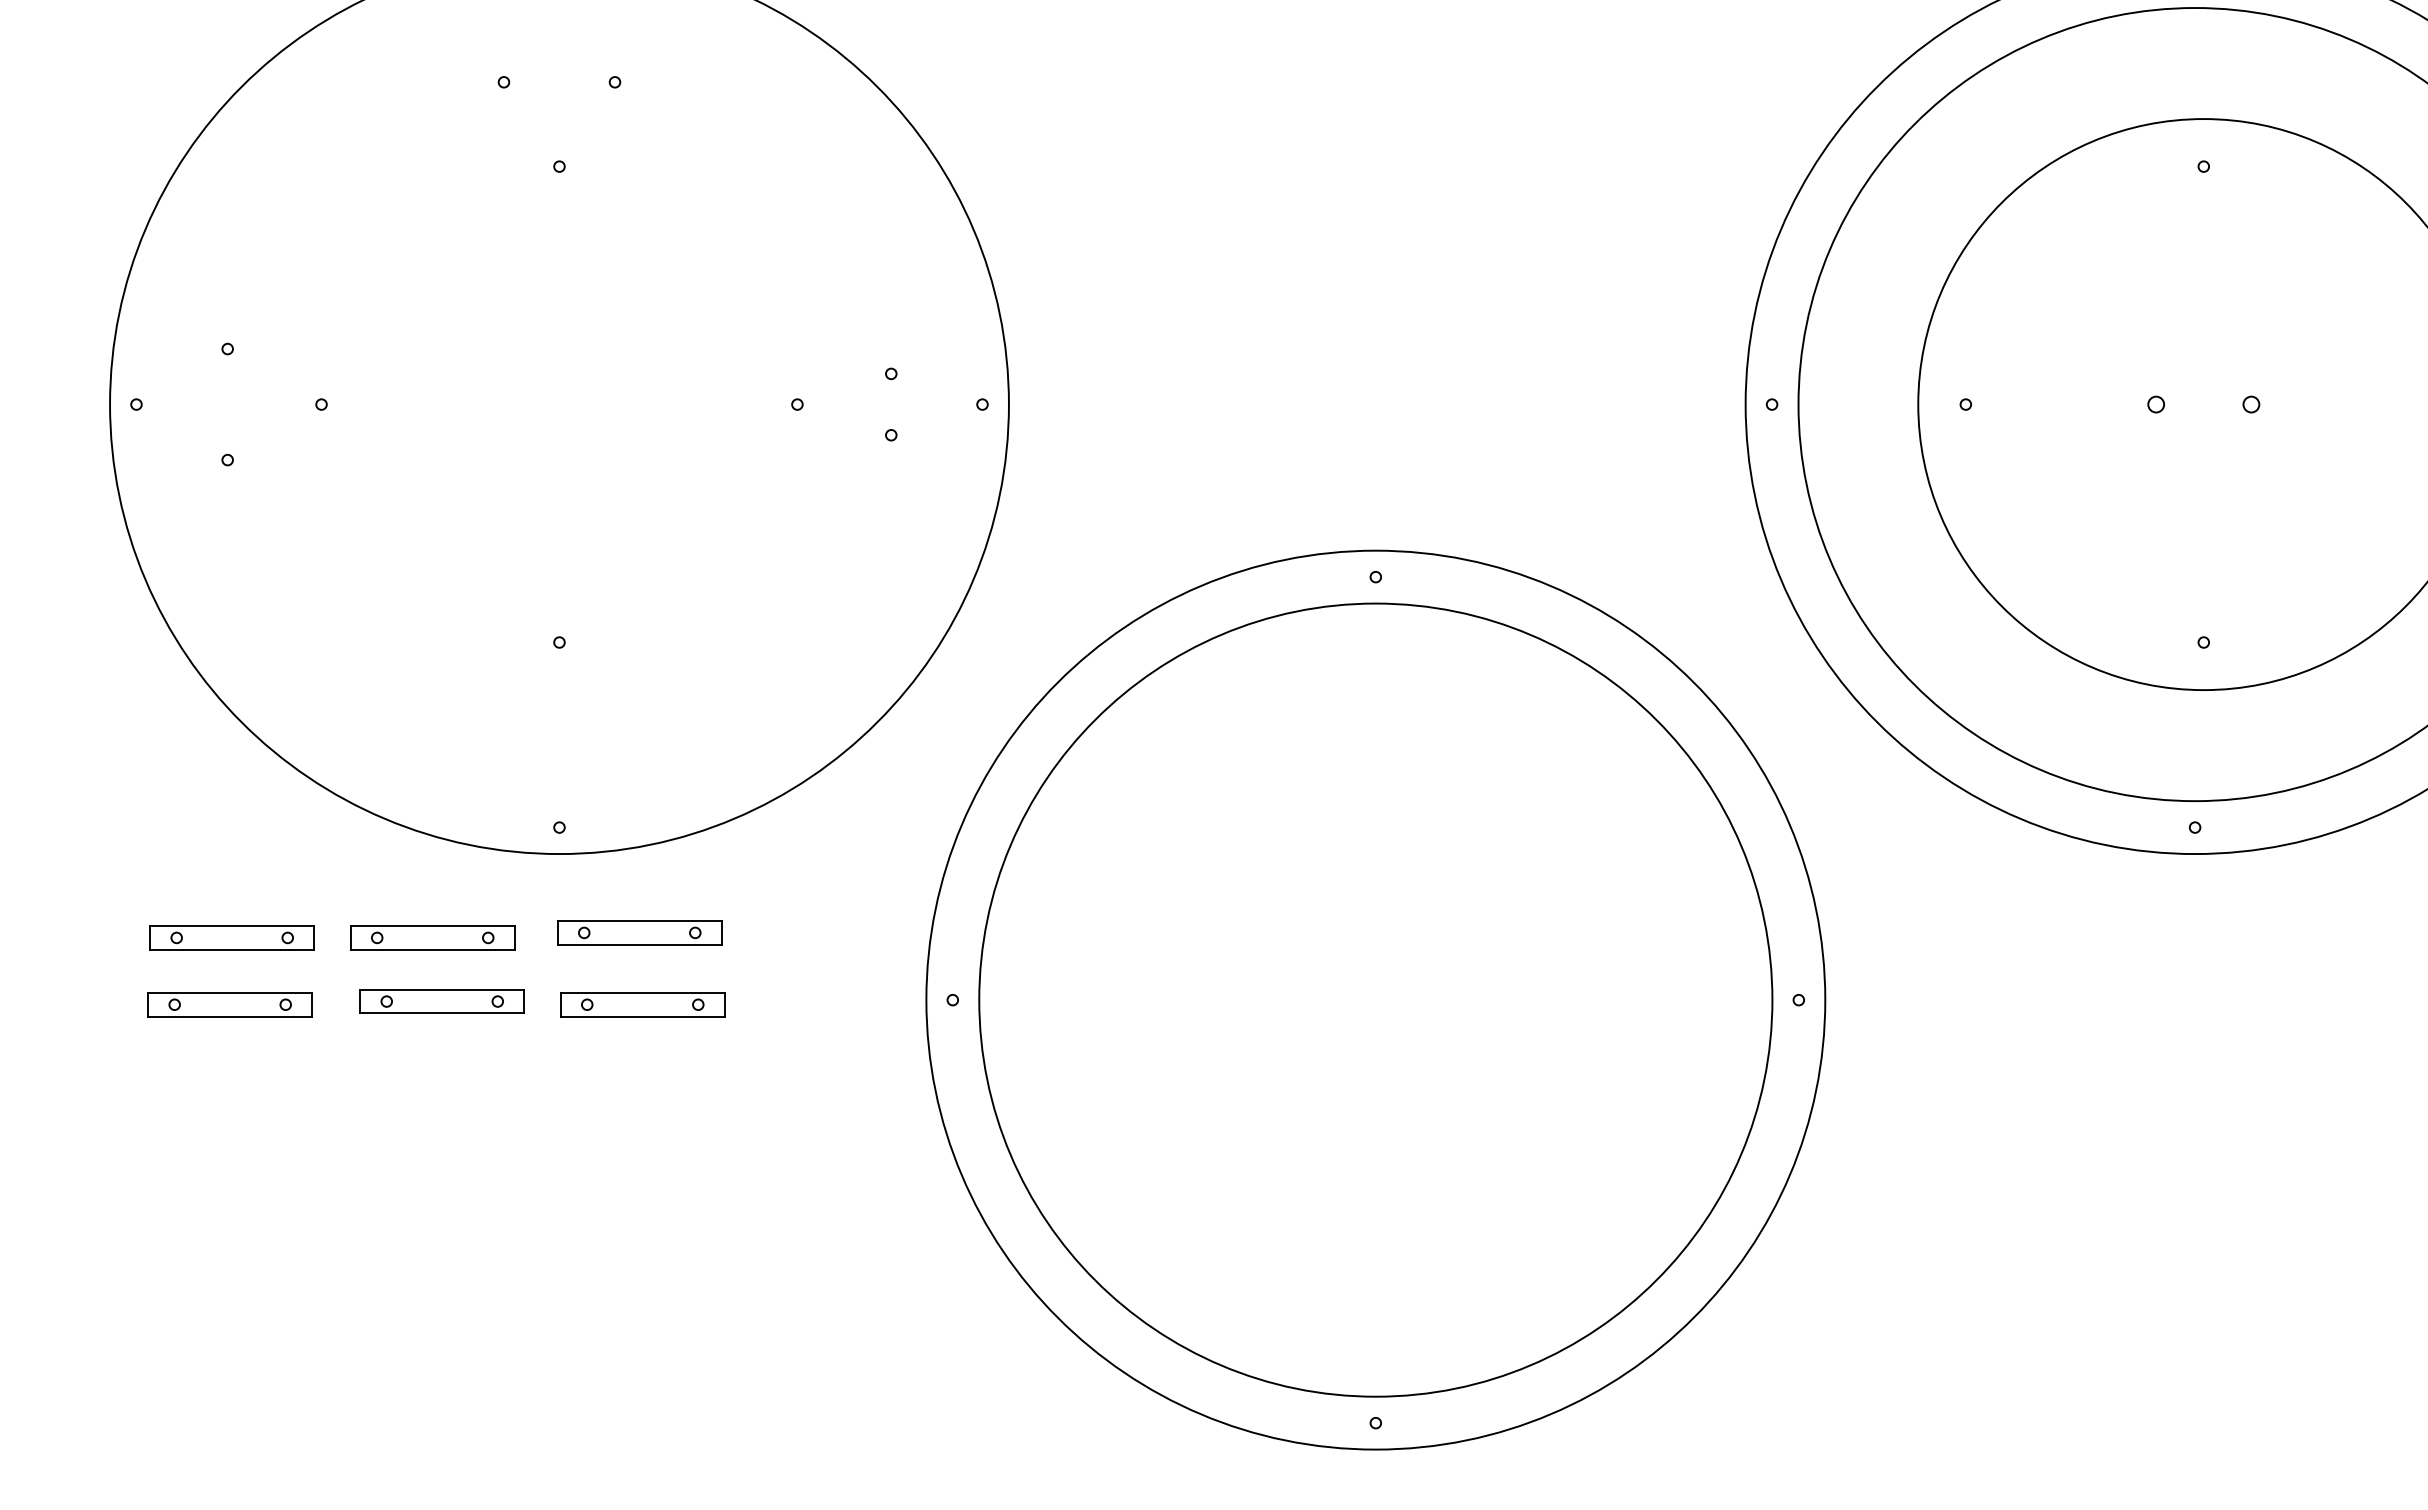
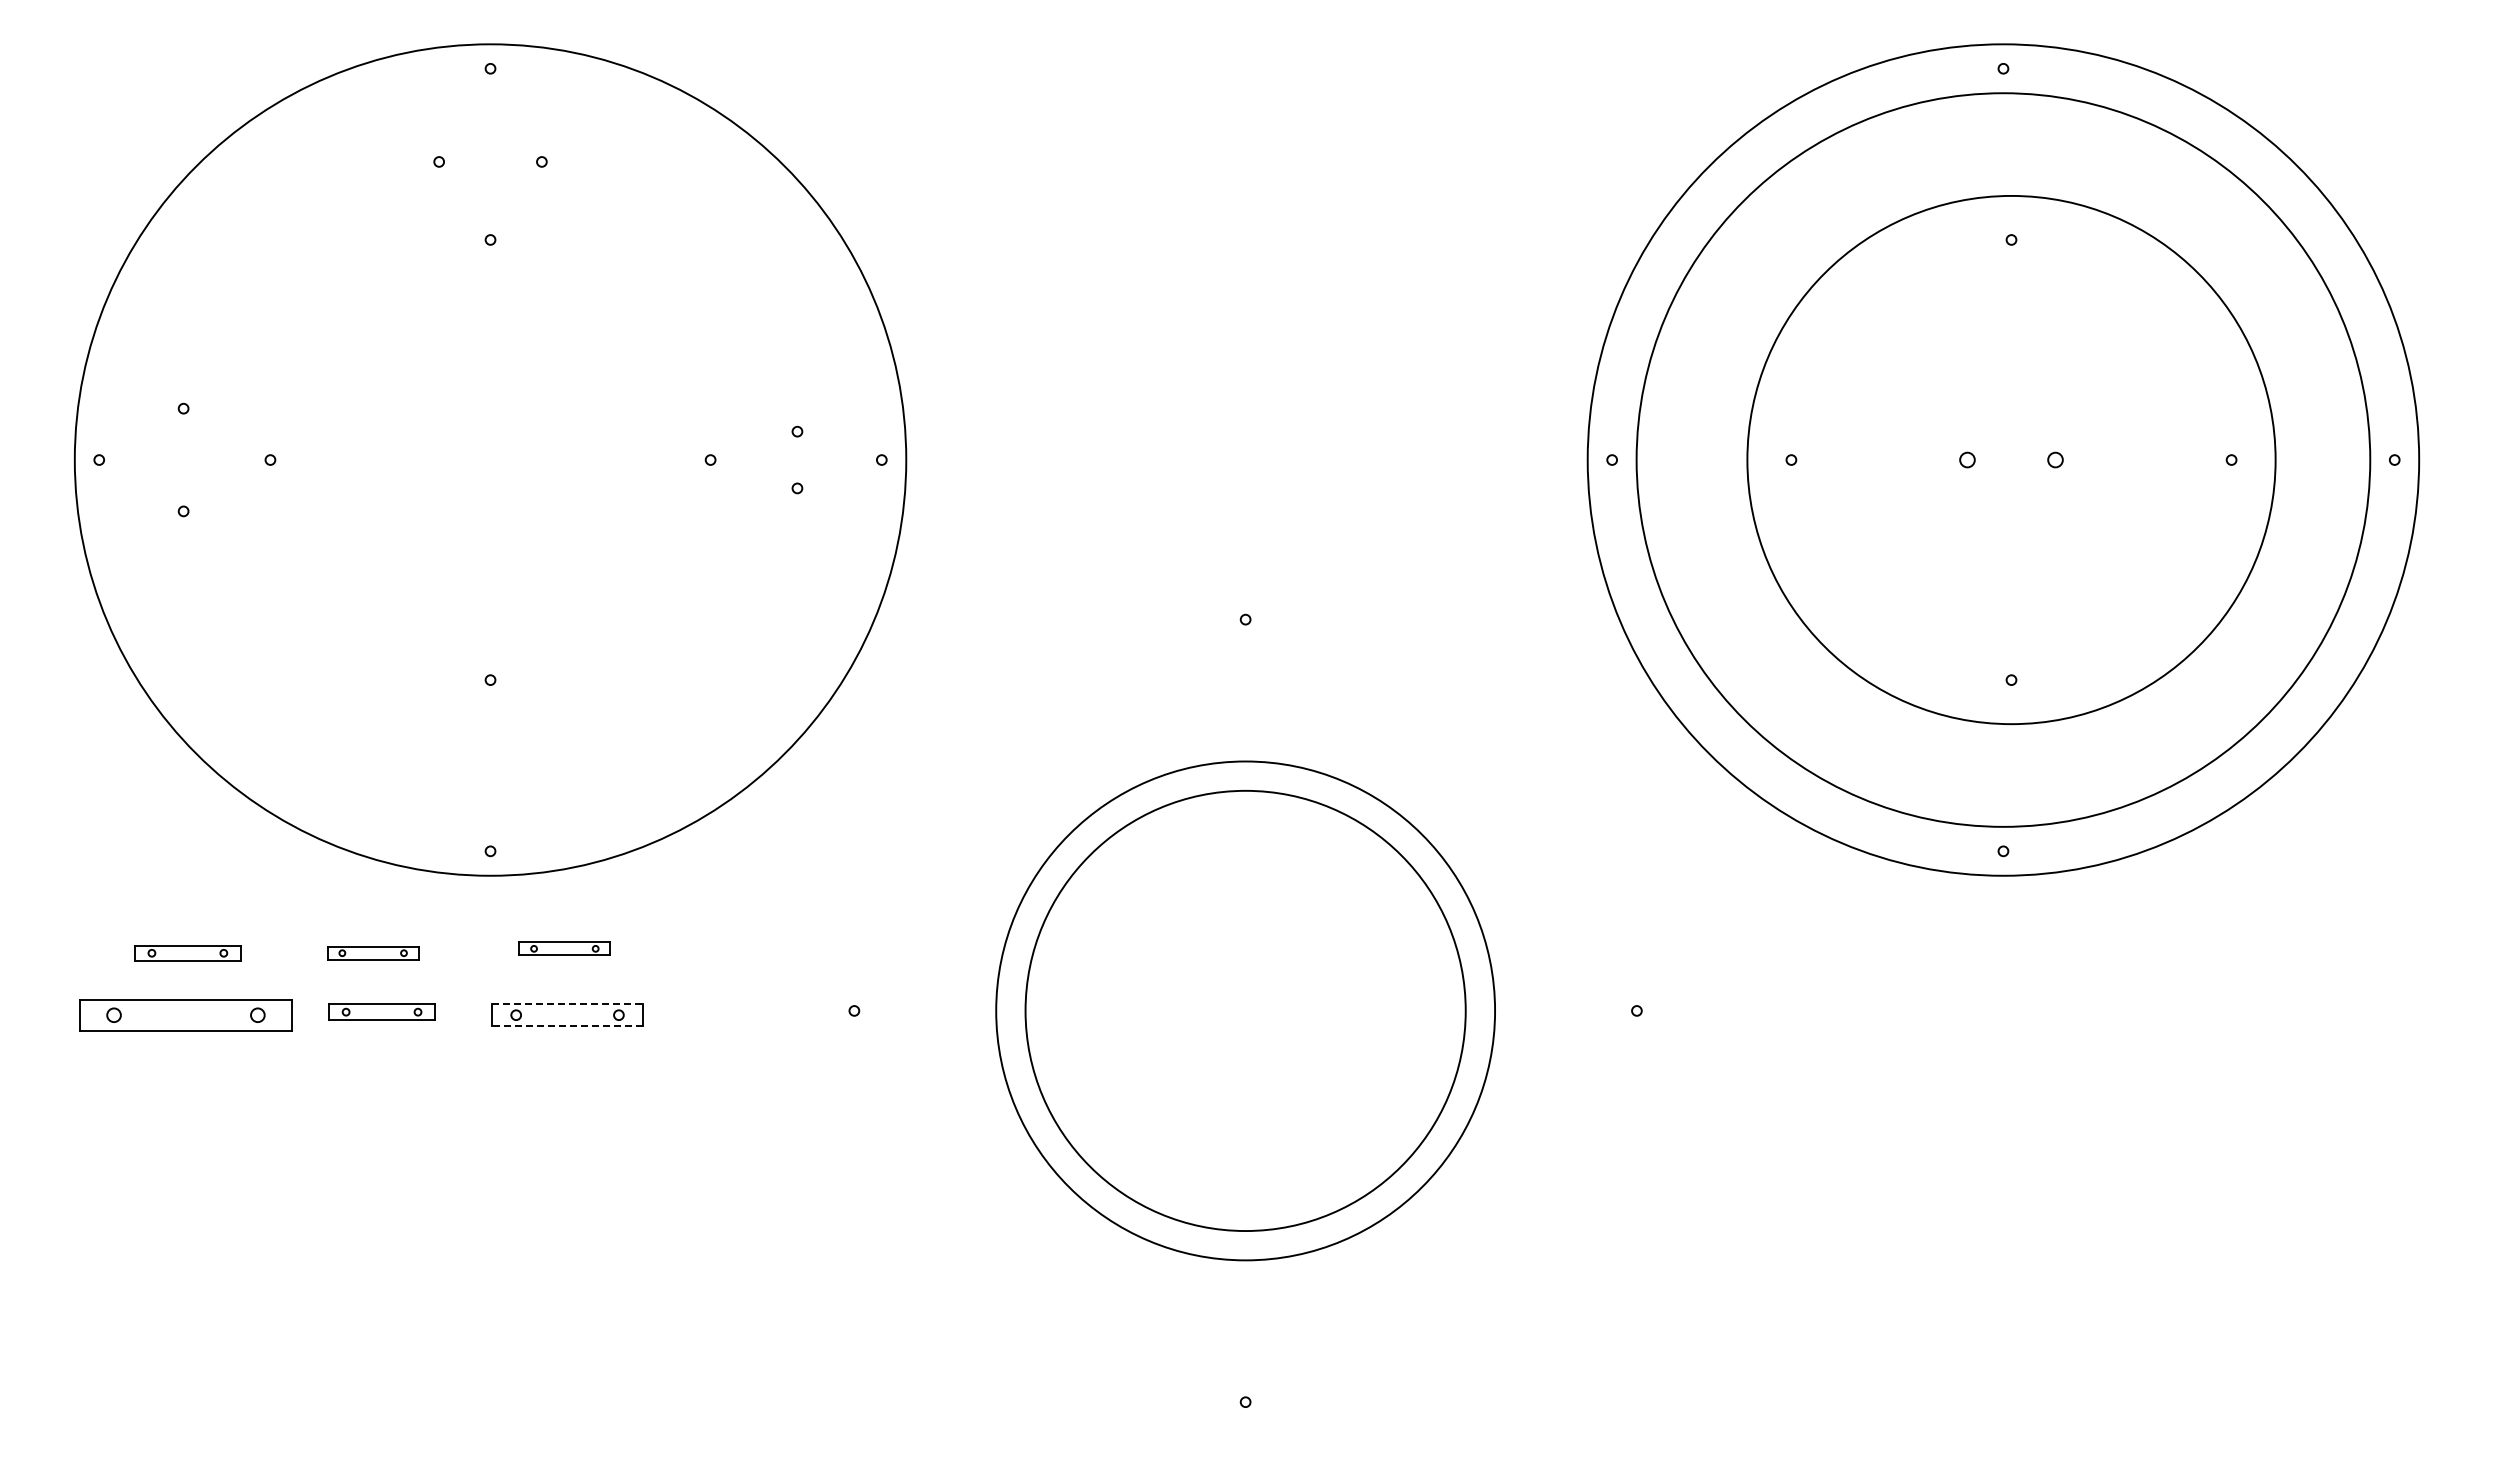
part: (639, 932) -> (564, 948), size x0.6
part: (231, 936) -> (187, 952), size x0.7
part: (431, 936) -> (372, 952), size x0.6
line: (642, 993) -> (567, 1004), solid -> dashed
circle: (1375, 999) -> (1245, 1010), size x0.6
circle: (1375, 999) -> (1245, 1010), size x0.6
part: (441, 1000) -> (381, 1011), size x0.7
part: (229, 1003) -> (185, 1014), size x1.4
line: (642, 1016) -> (567, 1026), solid -> dashed

